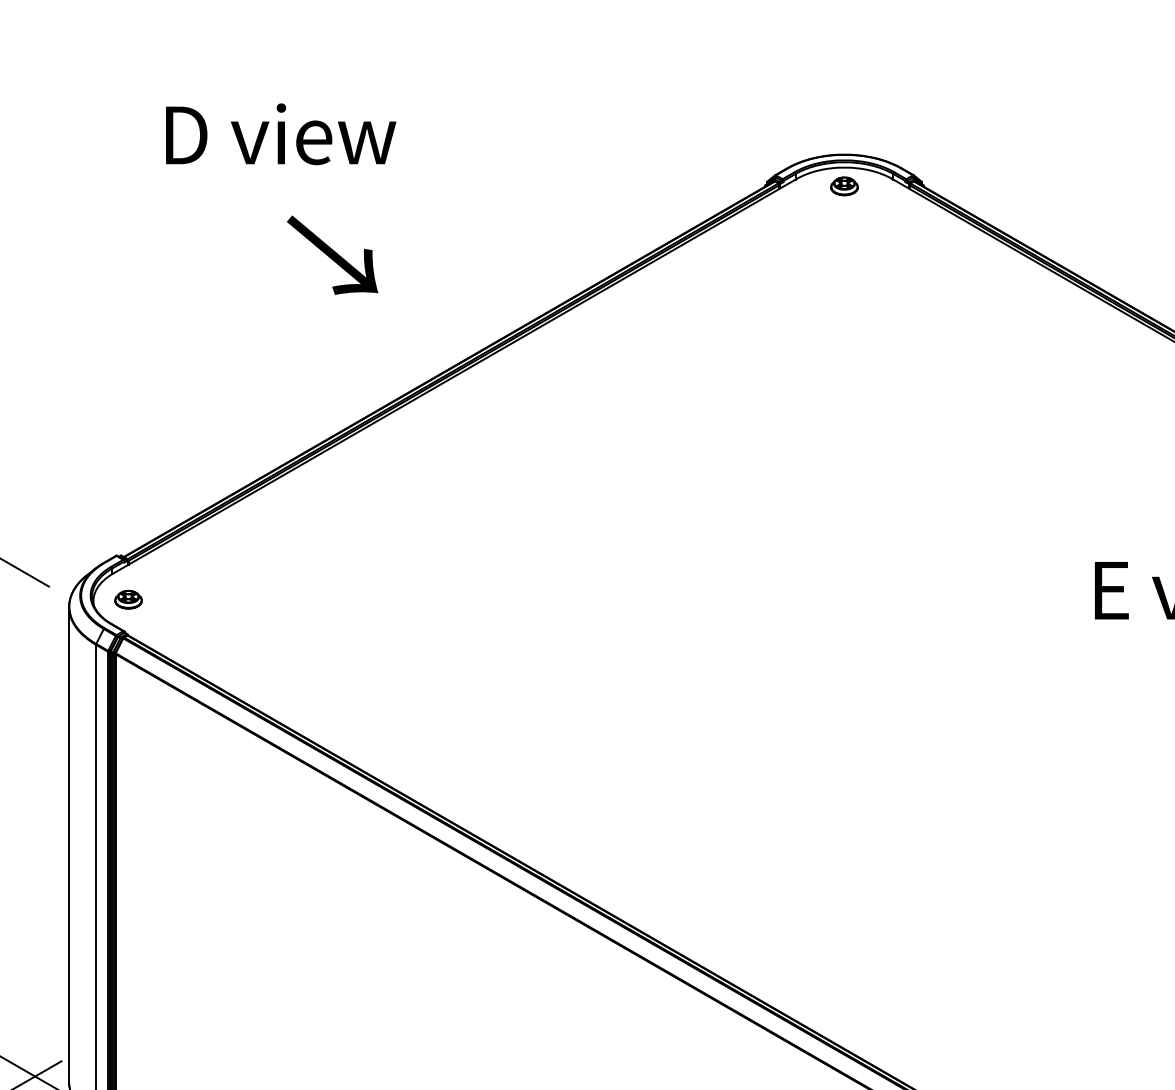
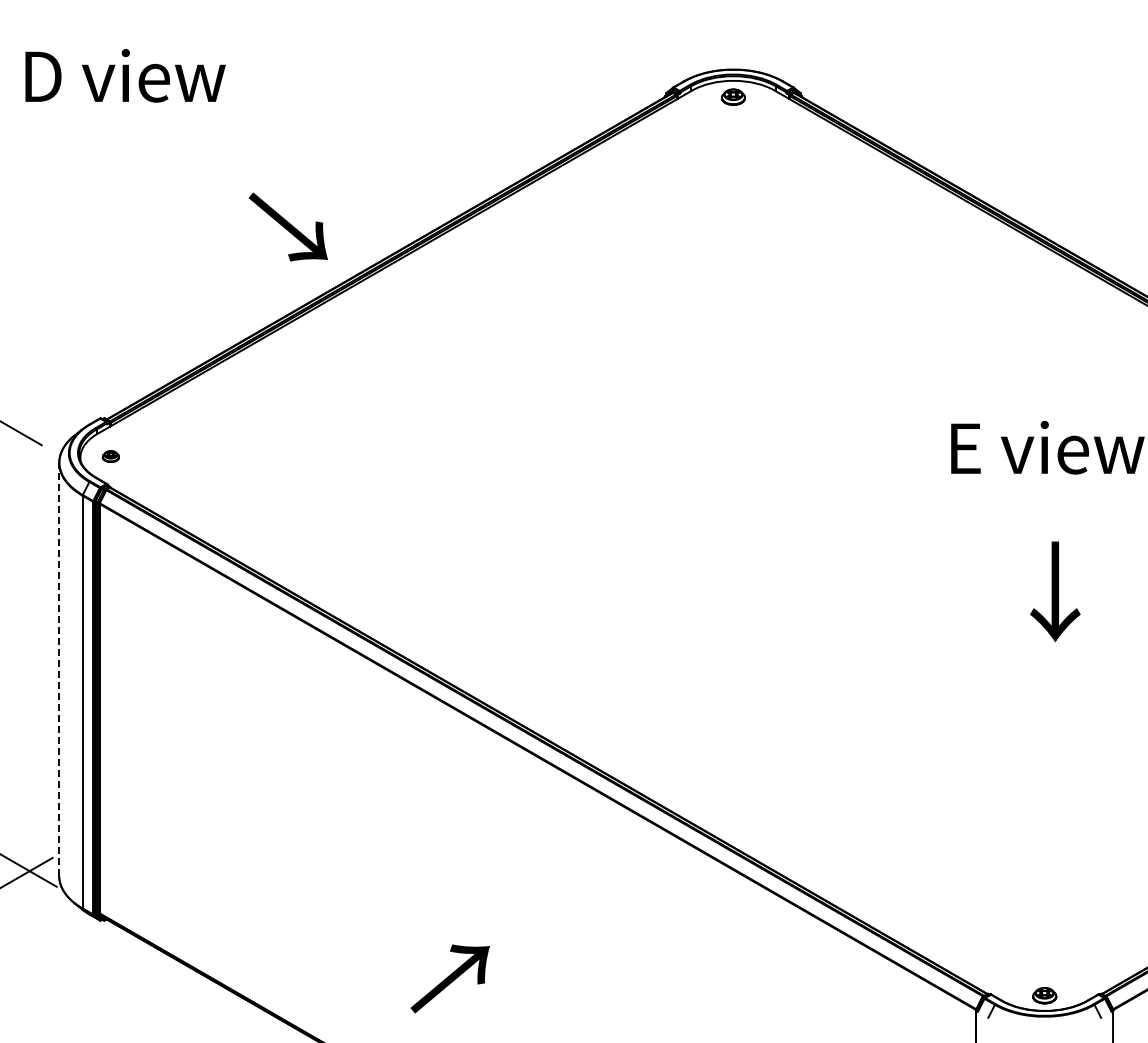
text: (281, 133) -> (125, 75), moved
text: (331, 254) -> (287, 226), moved
part: (128, 599) -> (110, 456), size x0.7
line: (69, 843) -> (59, 668), solid -> dashed

